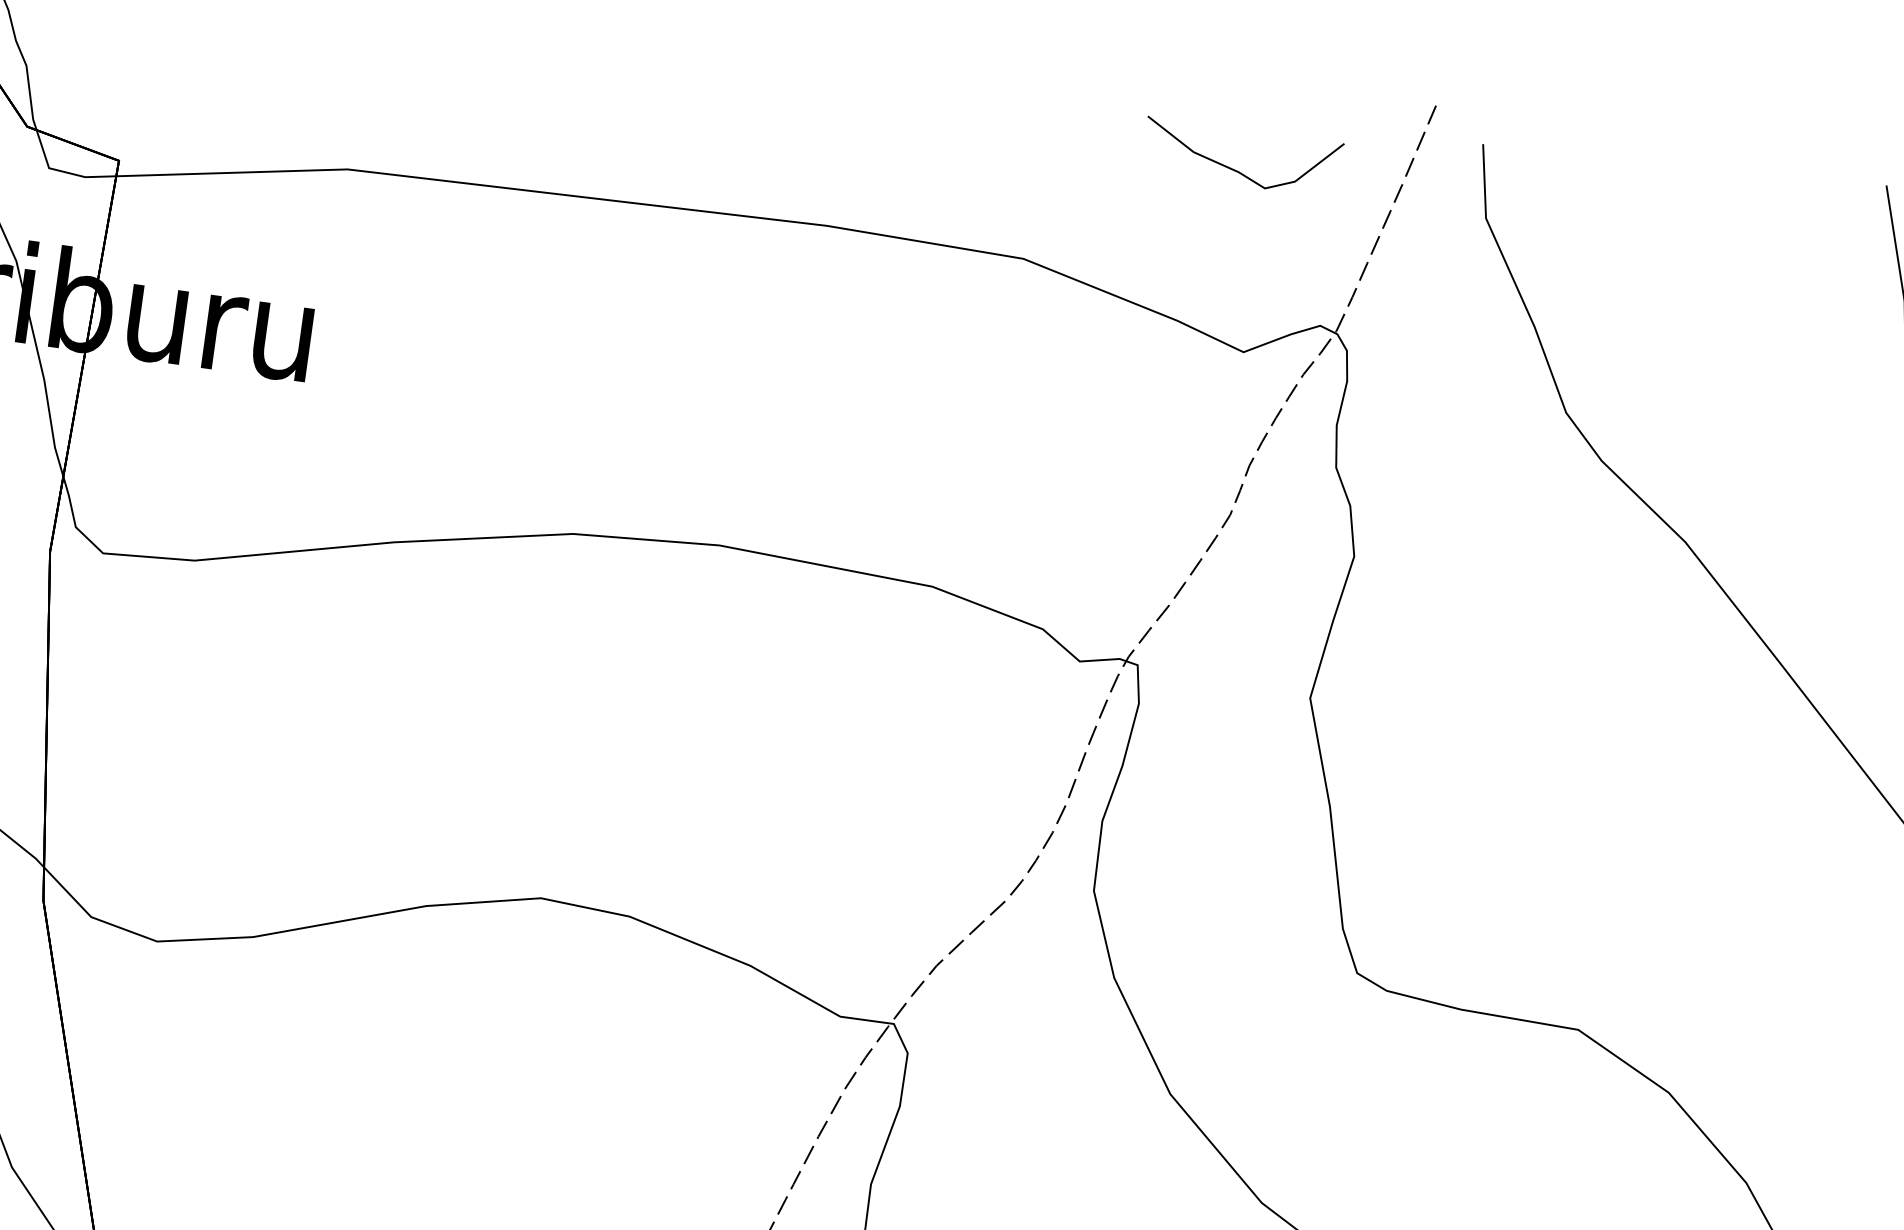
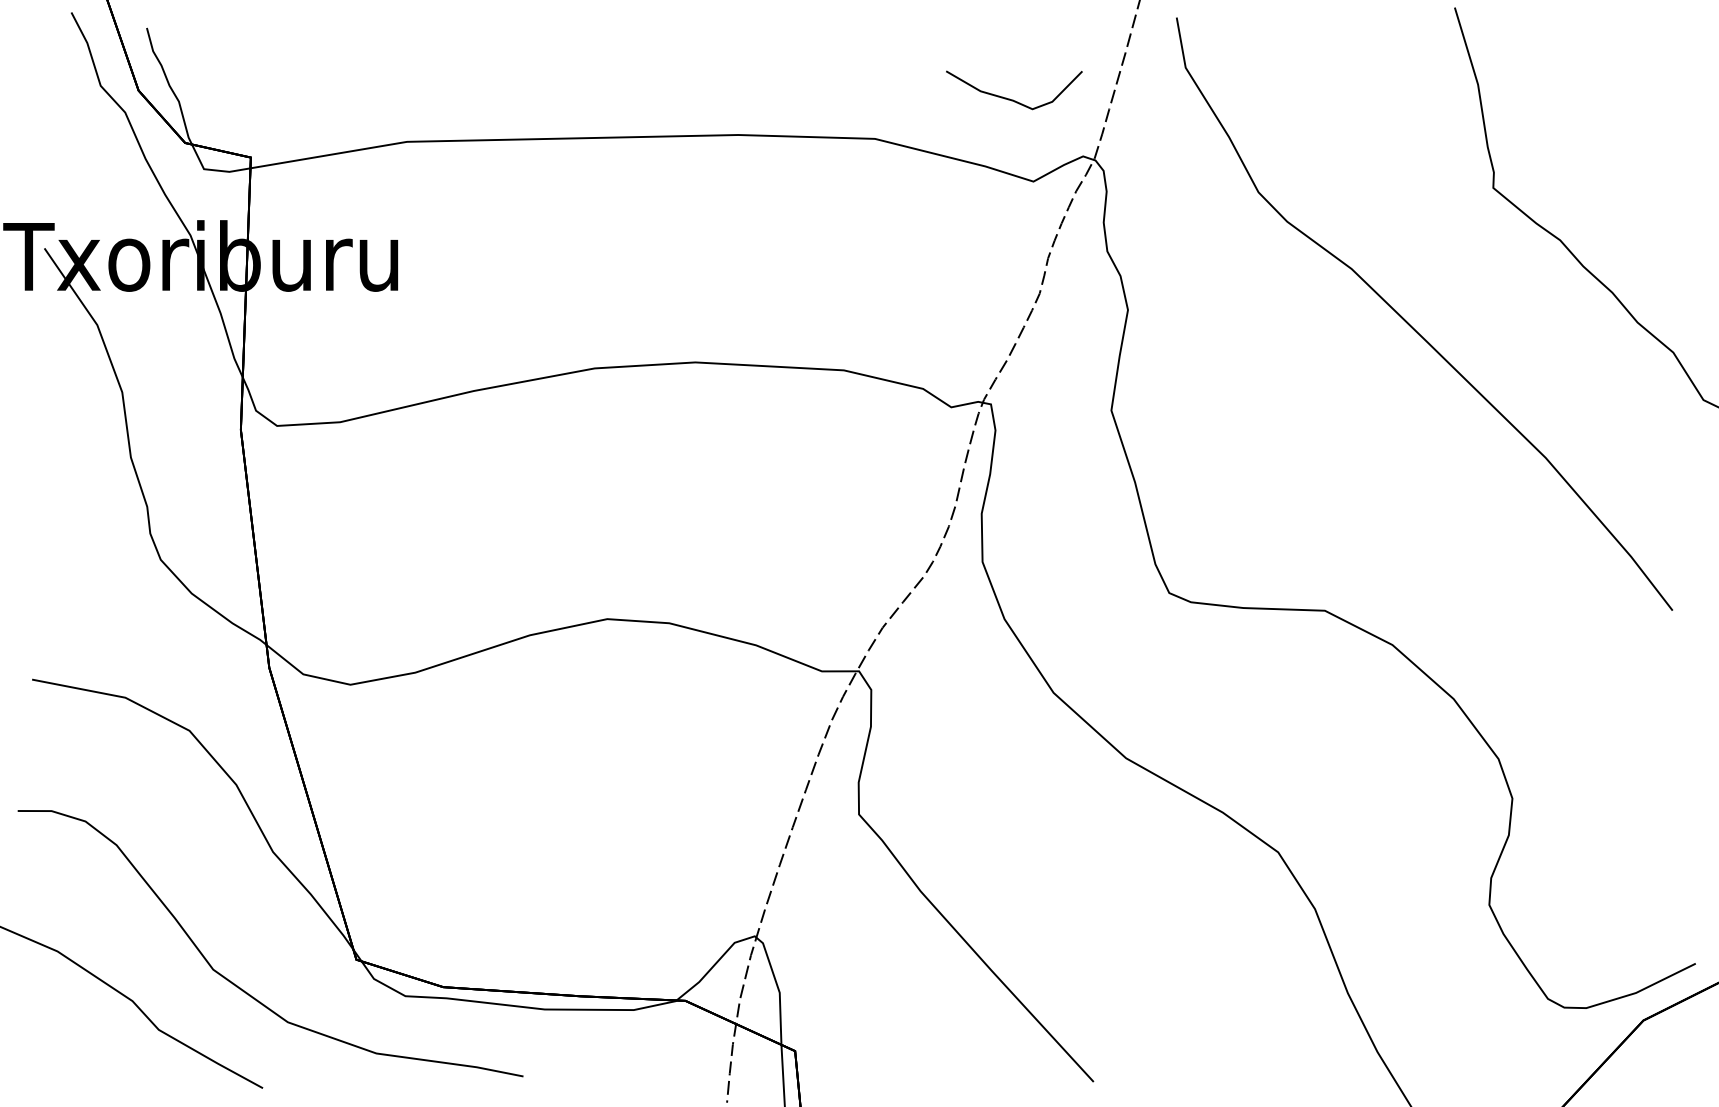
curve: (1239, 170) -> (1013, 99), moved

